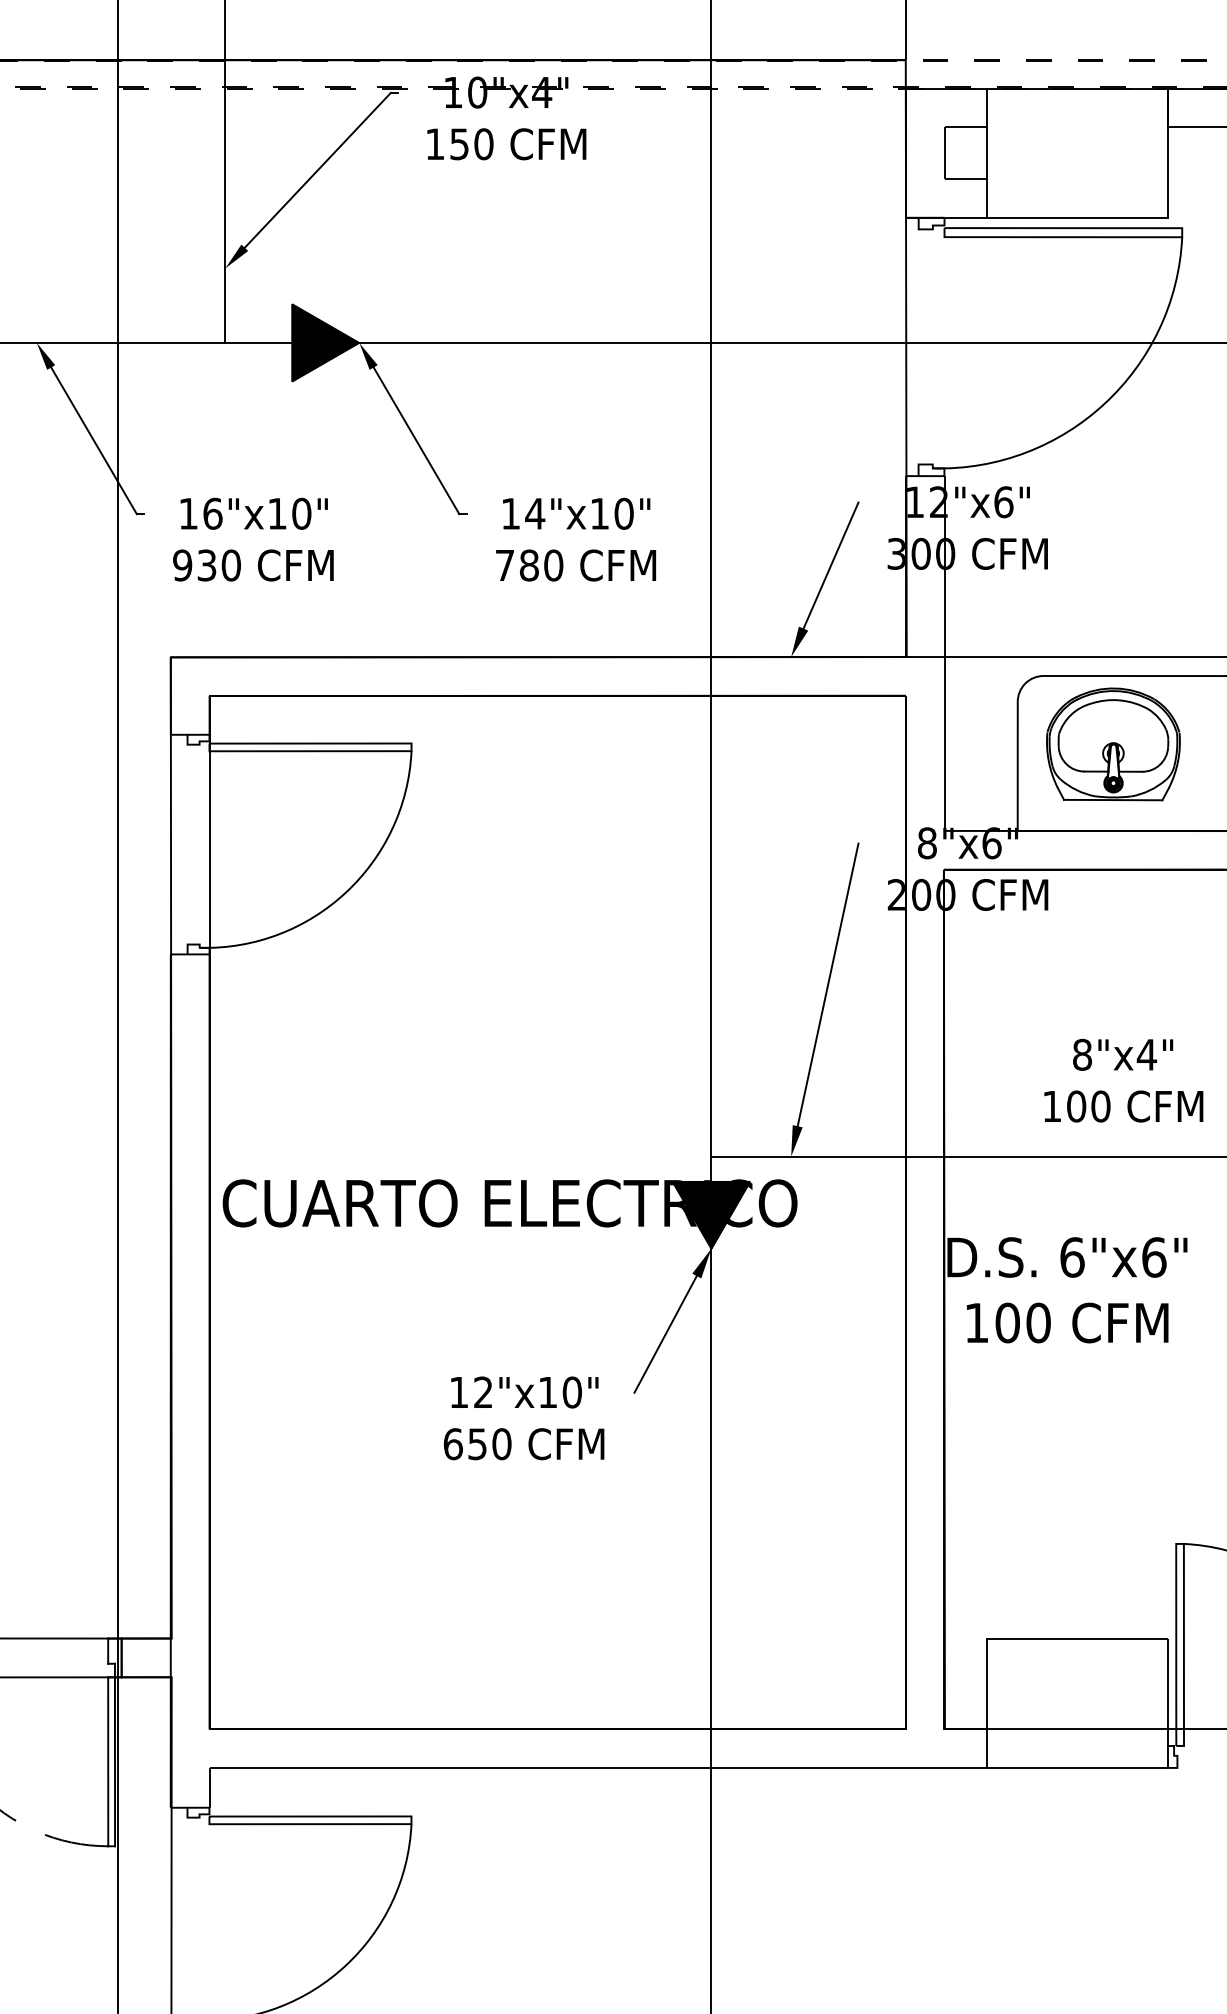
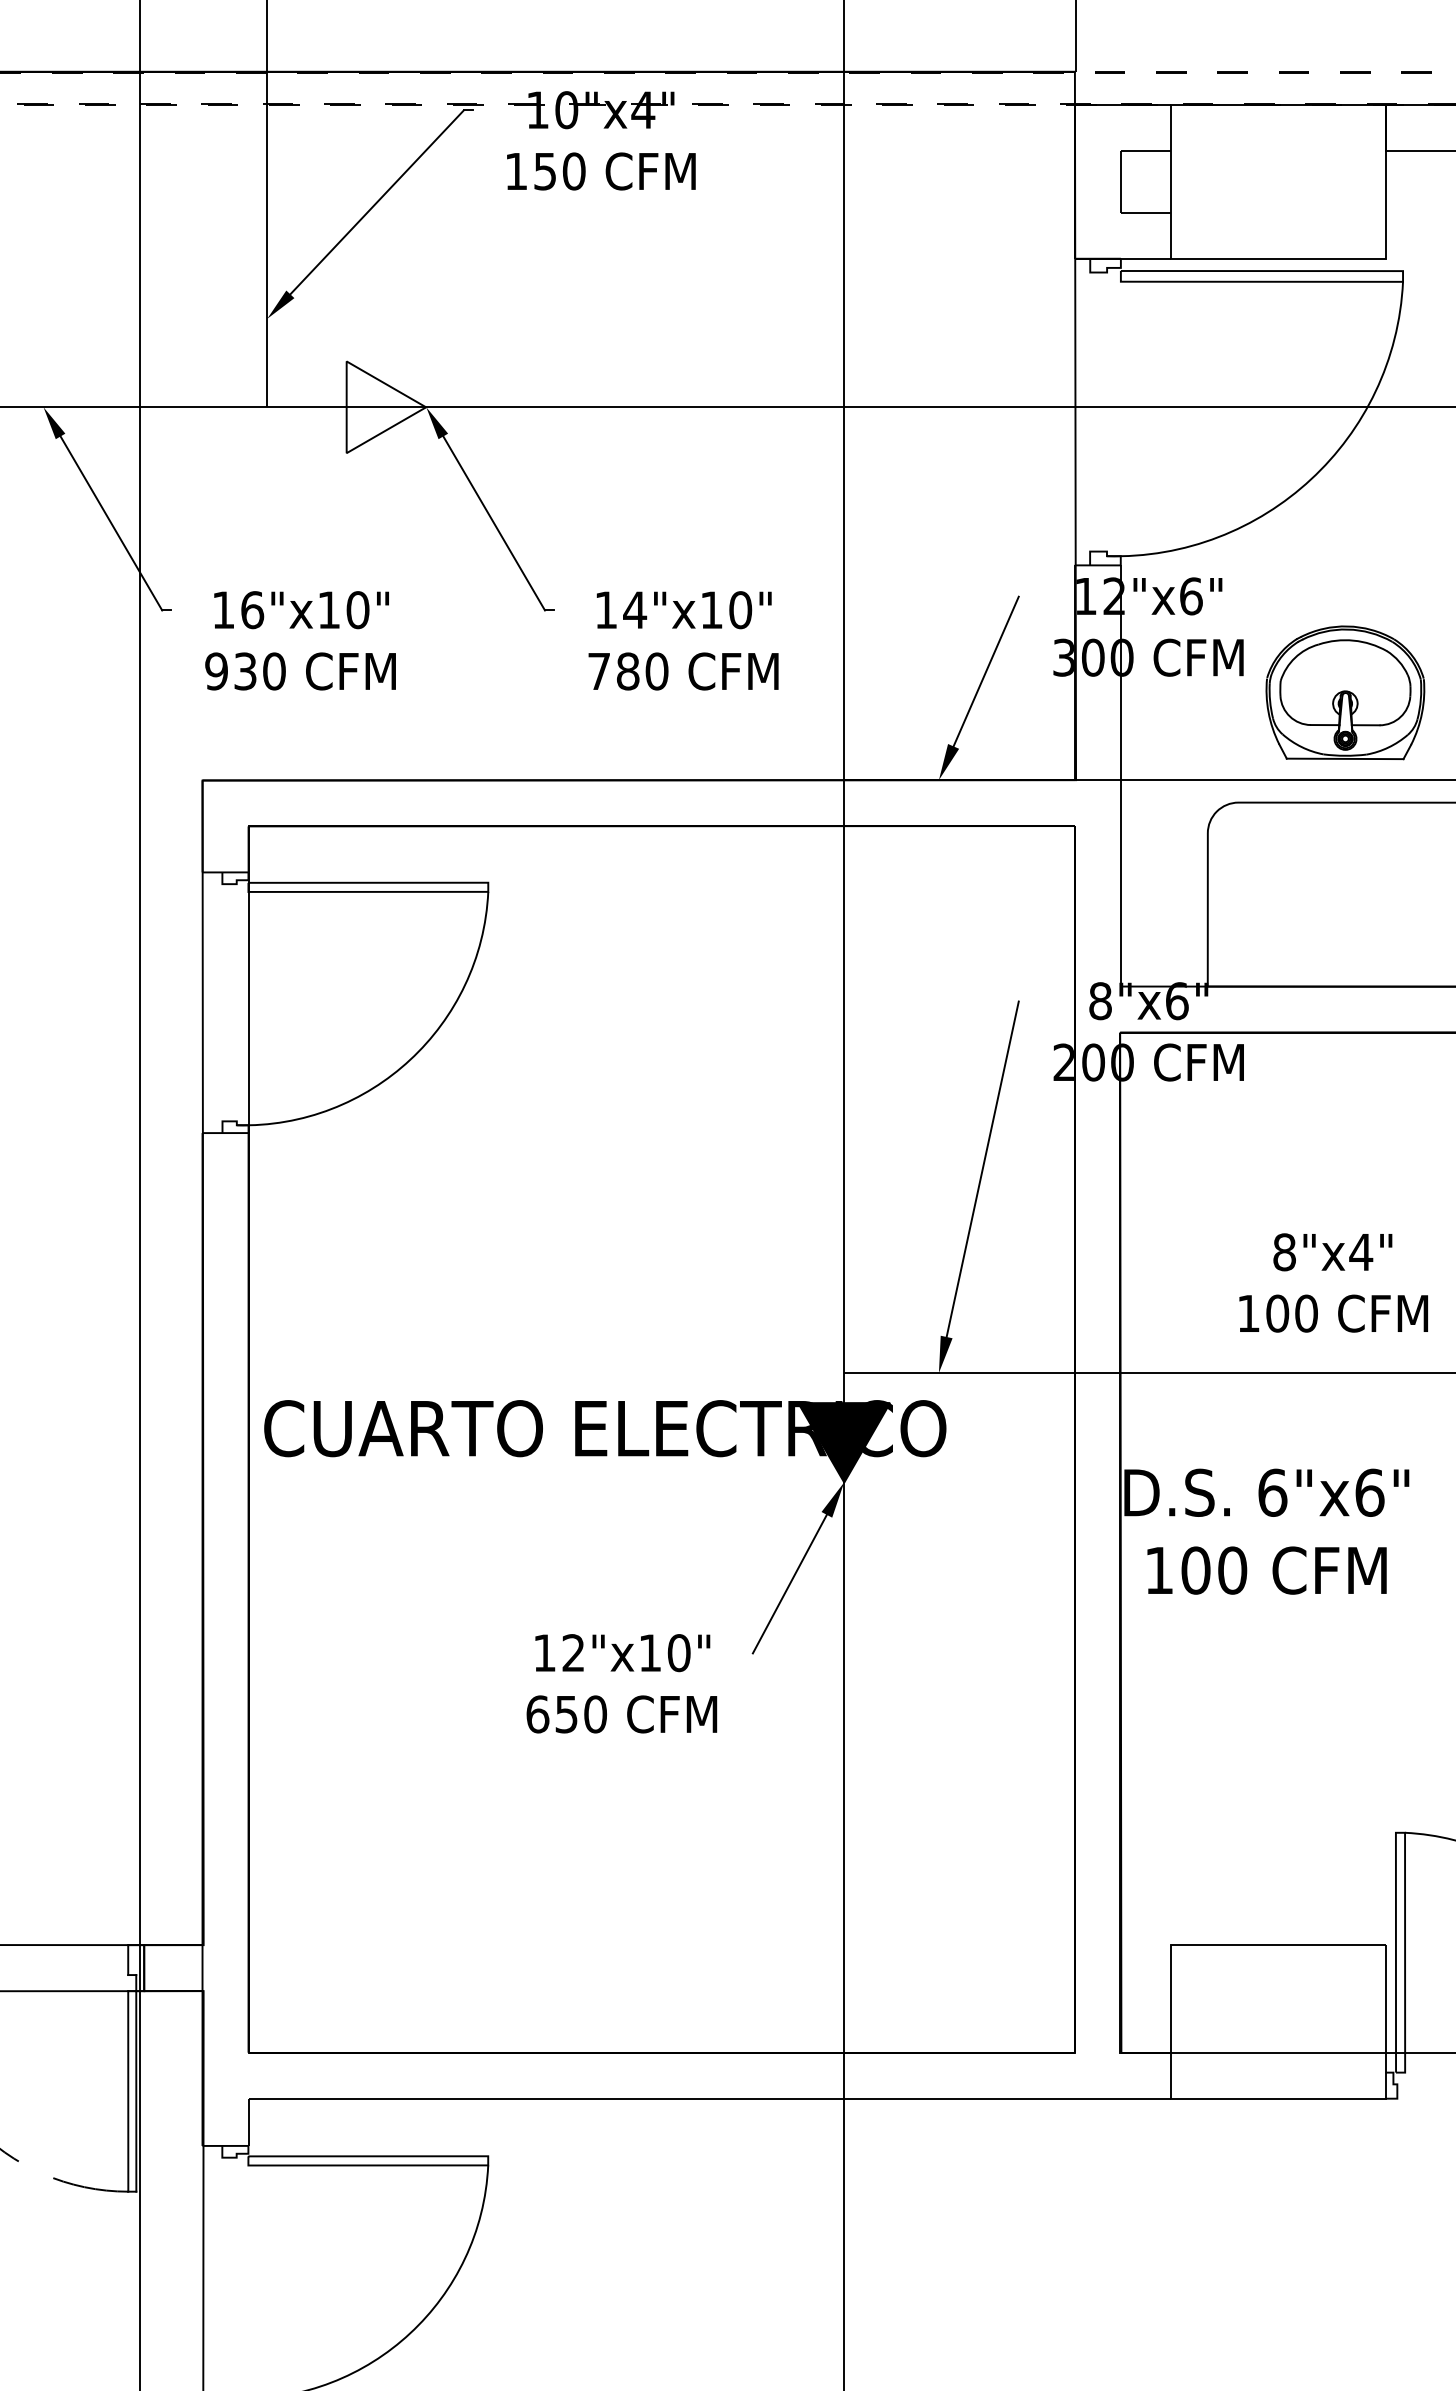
fill: (325, 343) -> (386, 407), removed
part: (1113, 744) -> (1345, 692), moved

